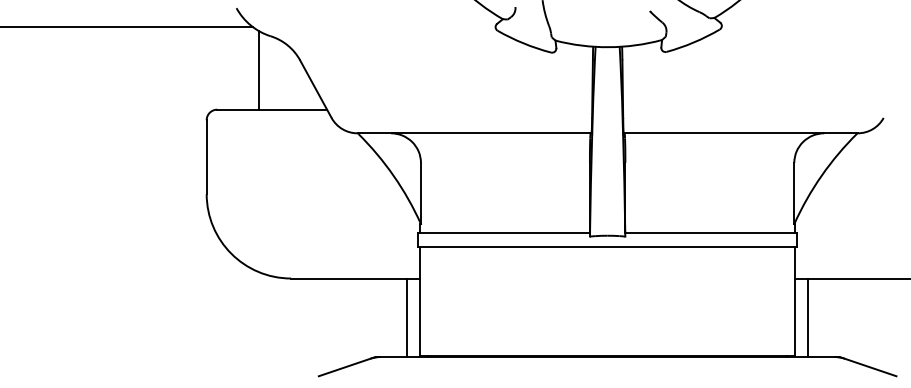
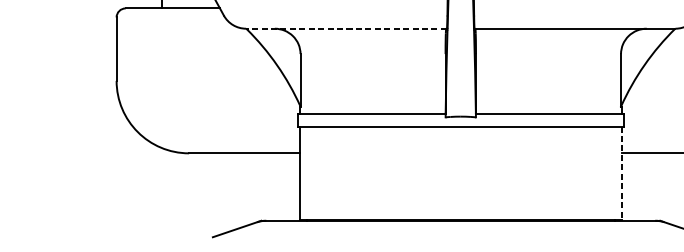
line: (474, 133) -> (346, 28), solid -> dashed
line: (795, 301) -> (622, 173), solid -> dashed
line: (407, 317) -> (288, 186), removed
line: (808, 317) -> (633, 186), removed

